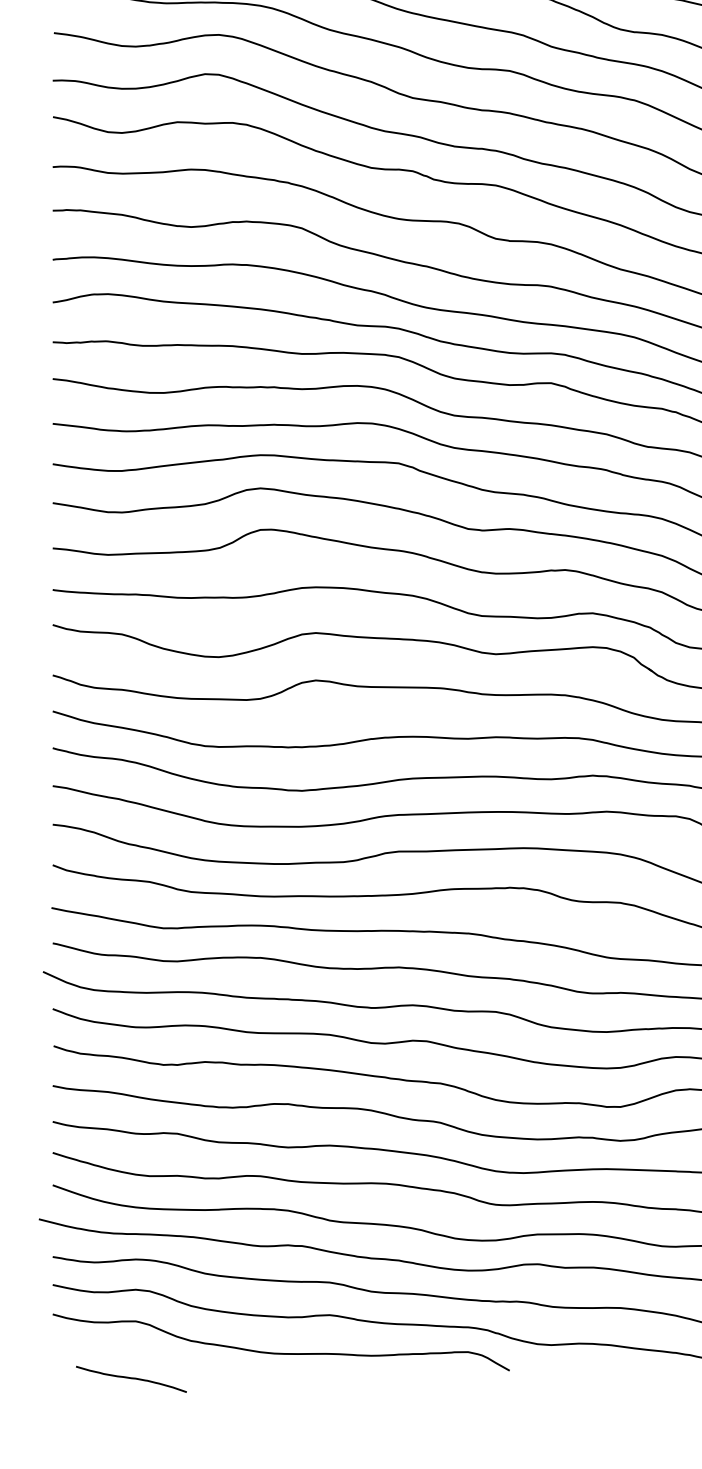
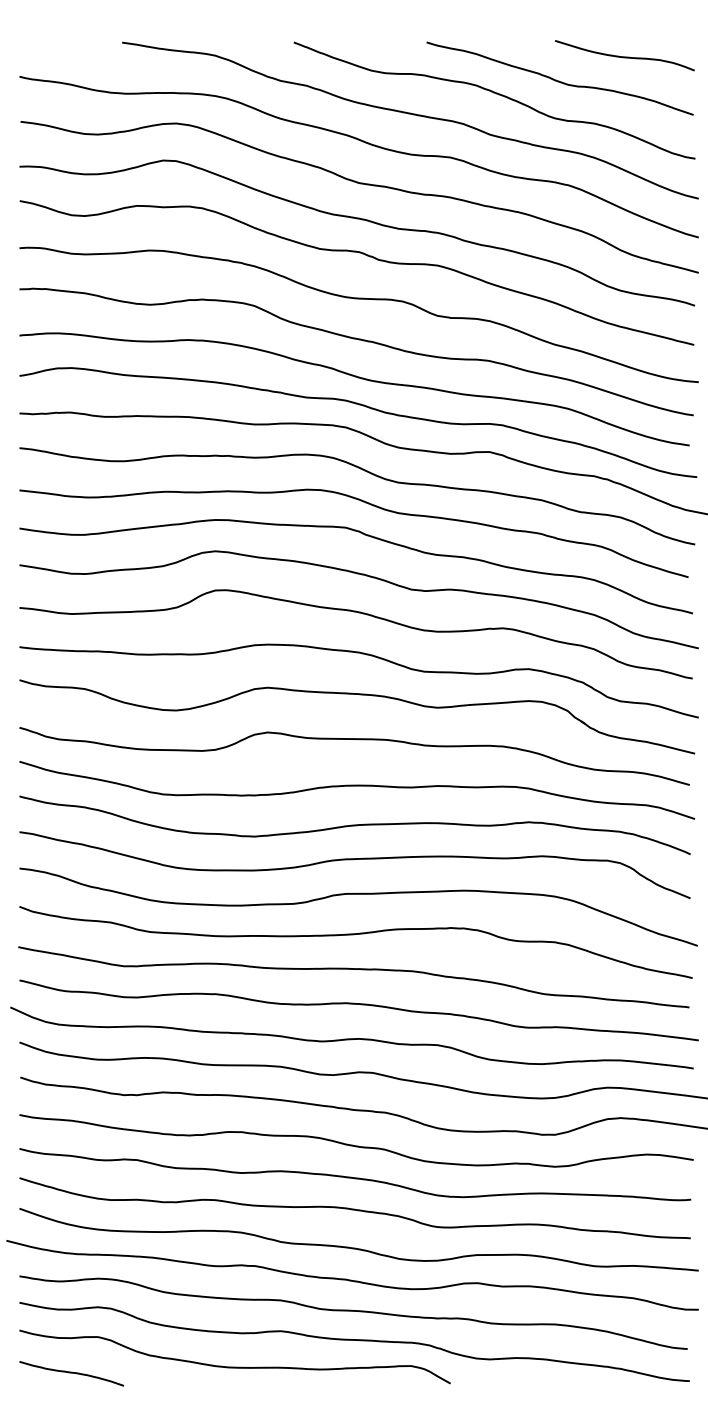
curve: (131, 1379) -> (71, 1373), moved

